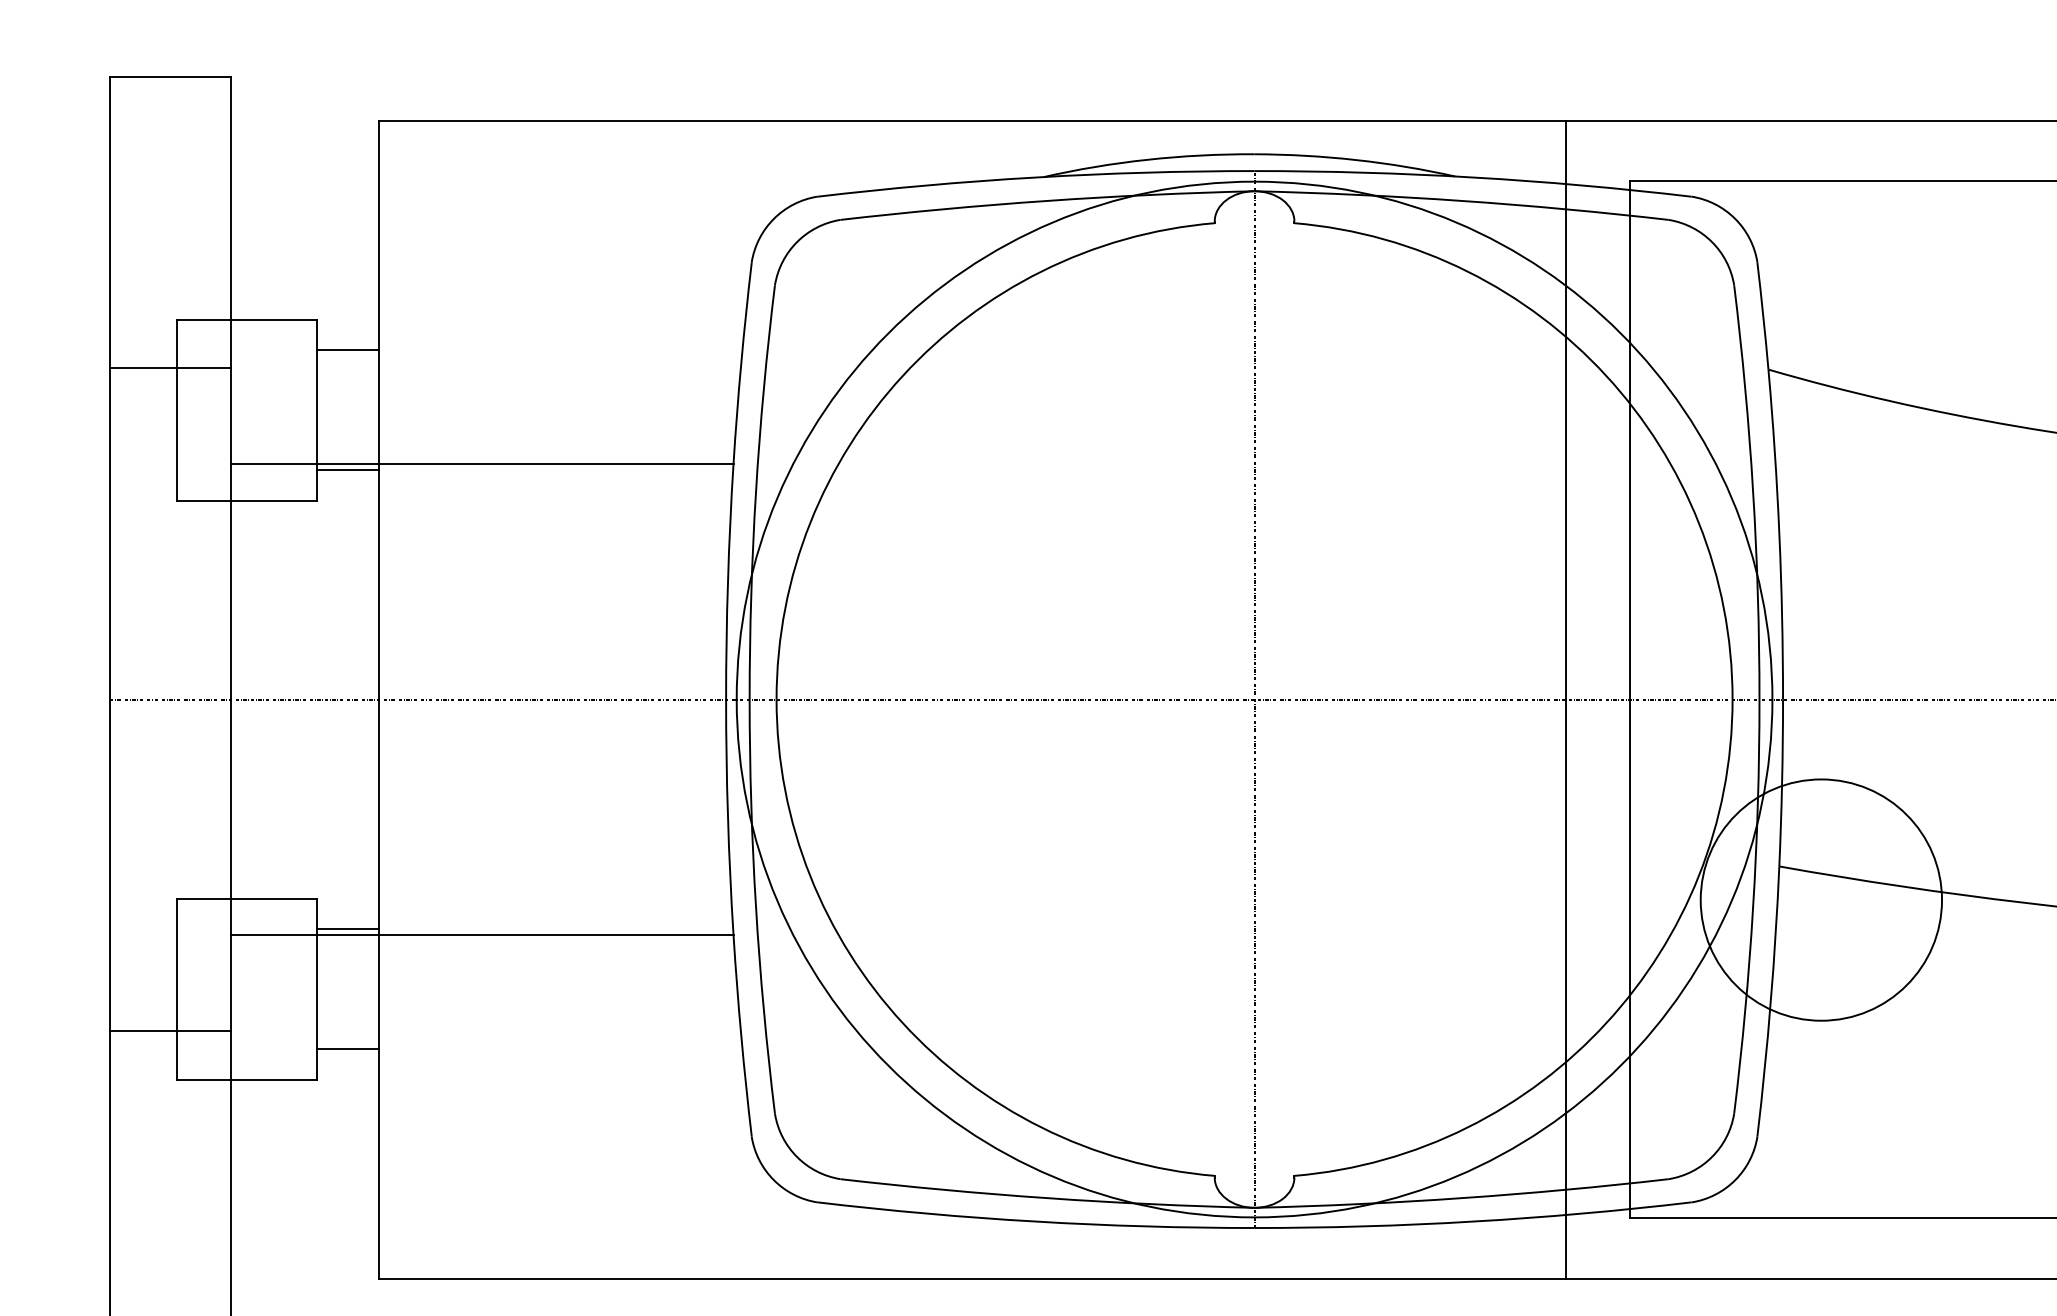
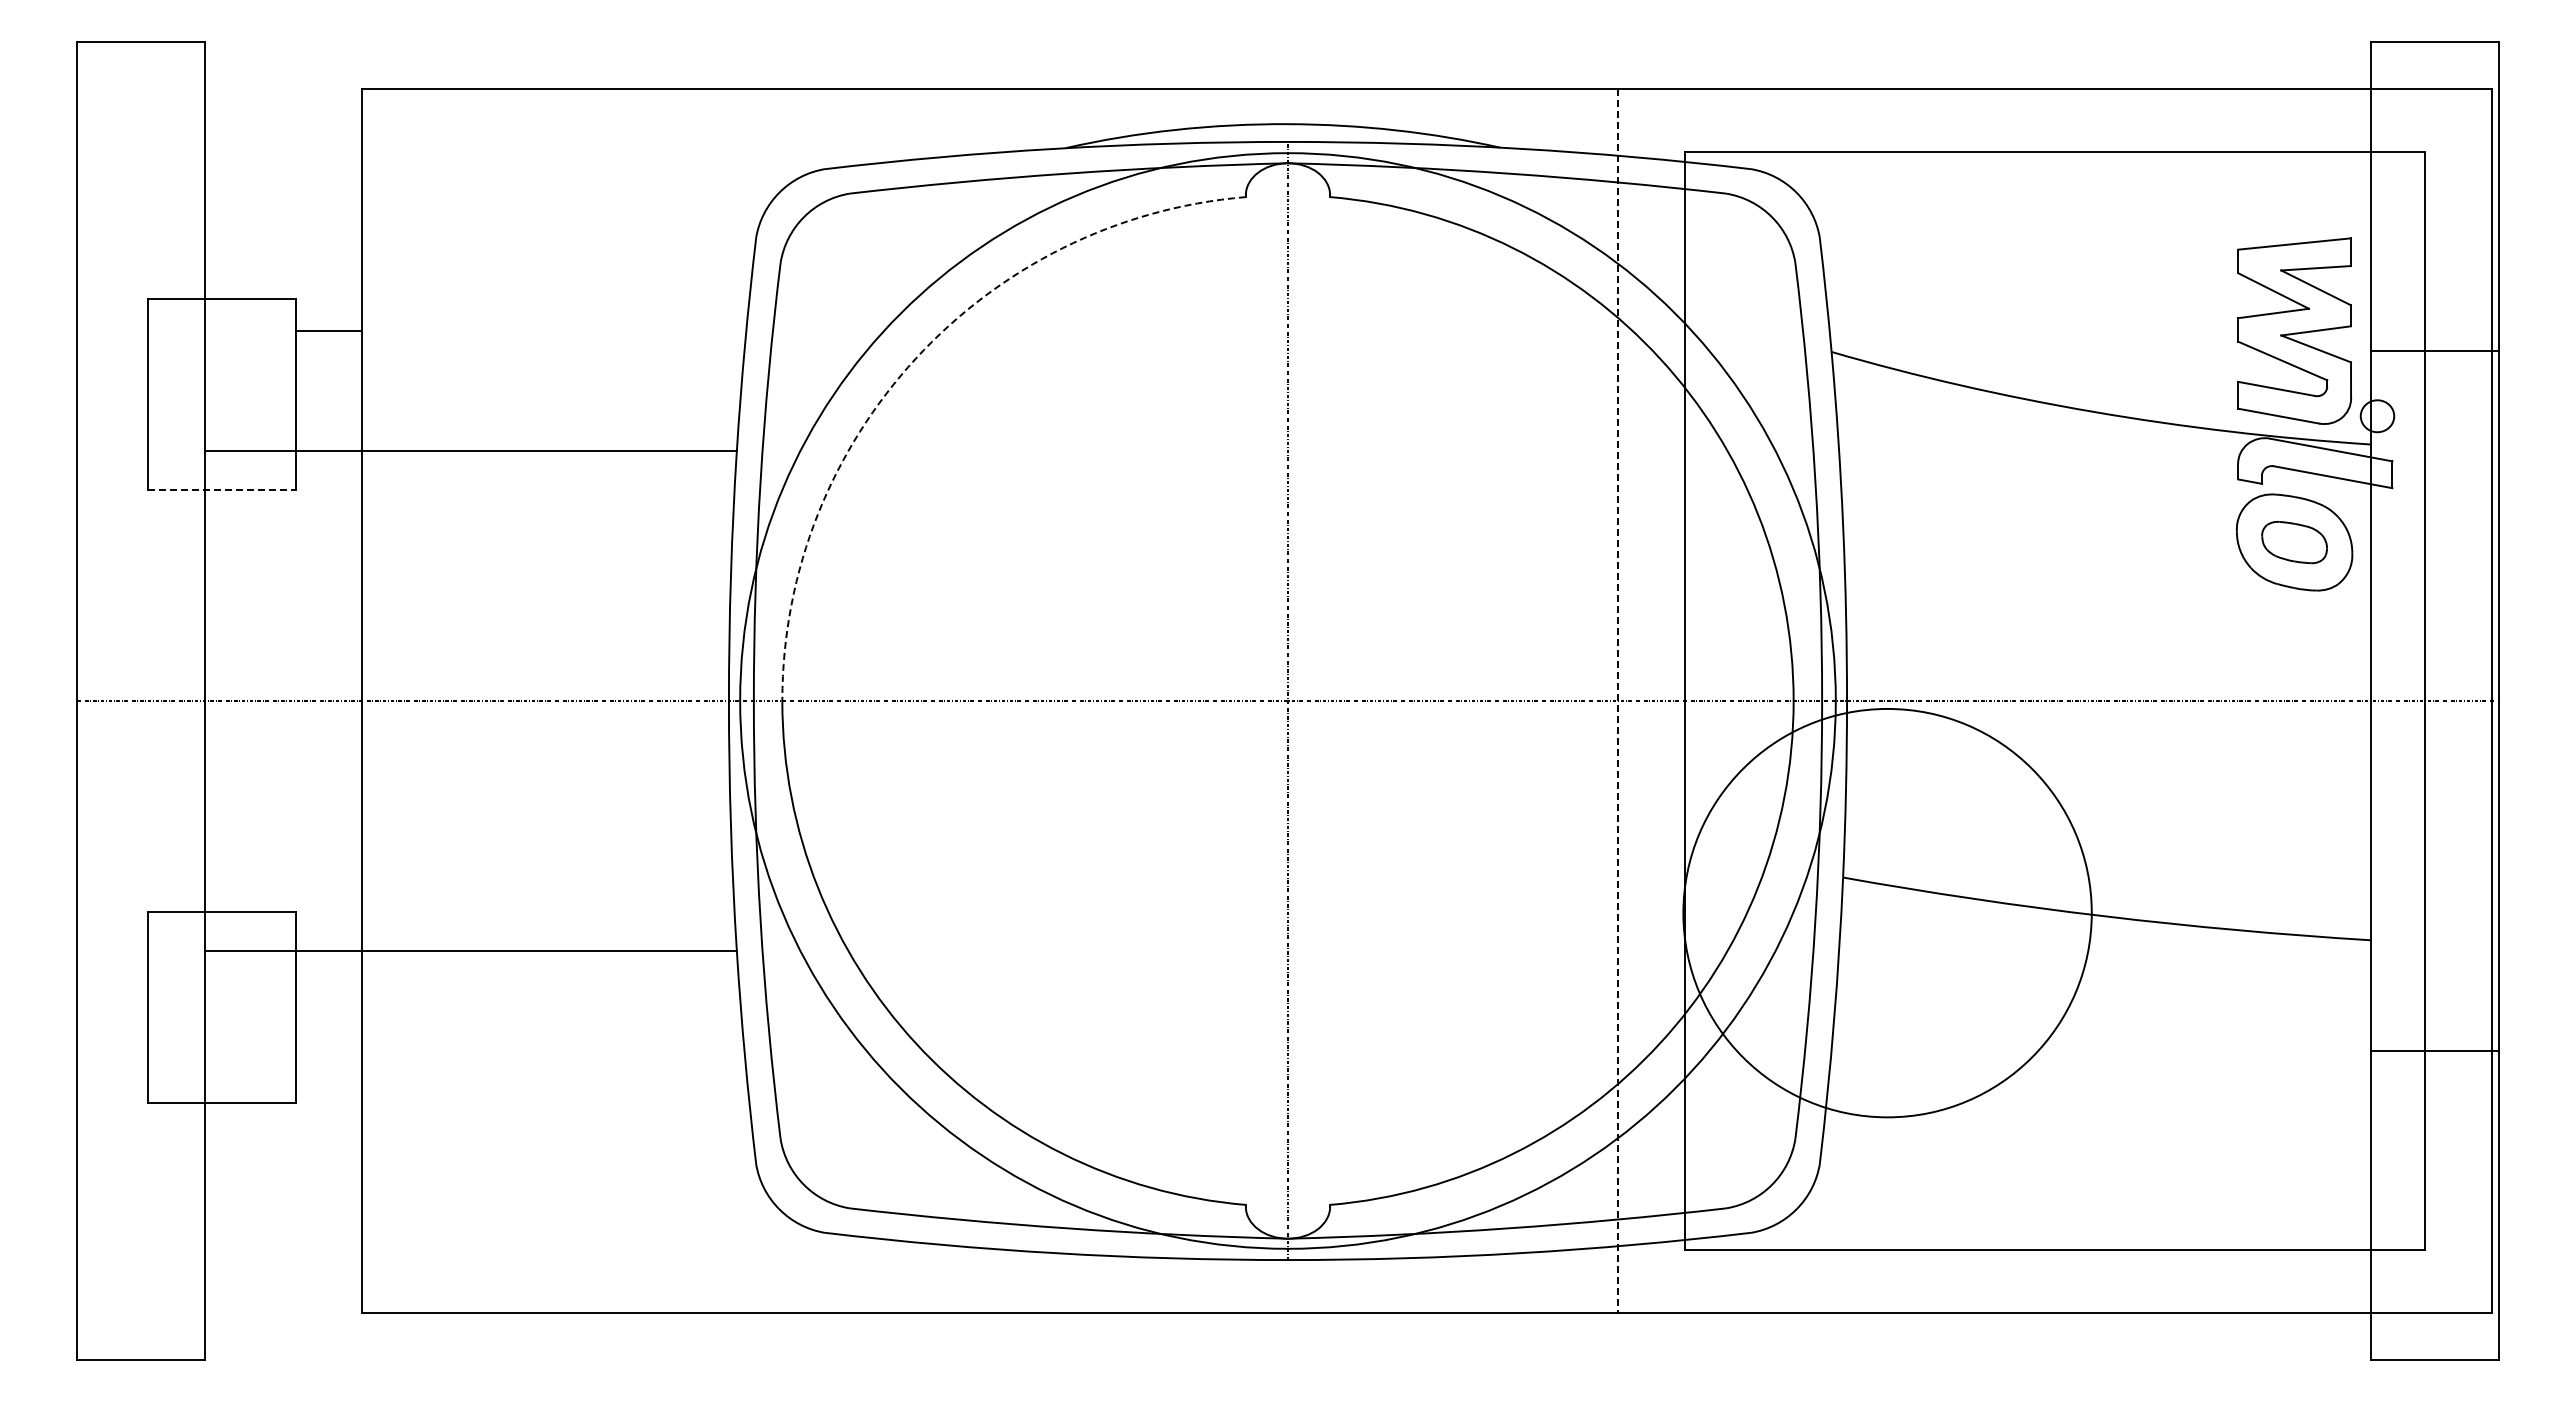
line: (170, 368) -> (141, 350), removed
arc: (902, 375) -> (915, 358), solid -> dashed
line: (347, 470) -> (328, 458), removed
line: (247, 500) -> (222, 490), solid -> dashed
line: (1566, 700) -> (1617, 701), solid -> dashed
circle: (1821, 899) -> (1887, 912), size x1.6
line: (347, 928) -> (328, 943), removed
line: (170, 1030) -> (141, 1051), removed
line: (347, 1049) -> (328, 1071), removed

